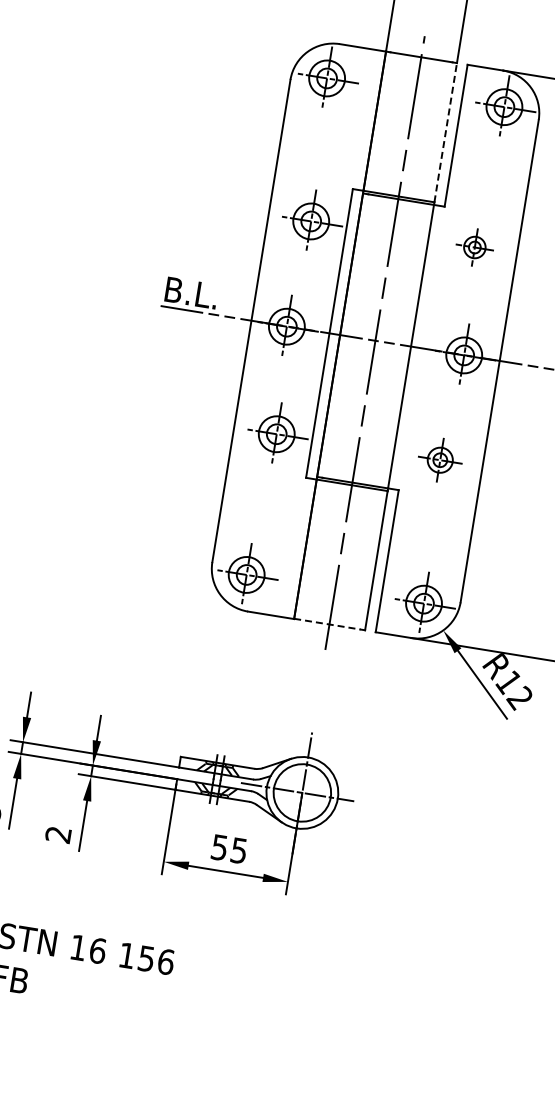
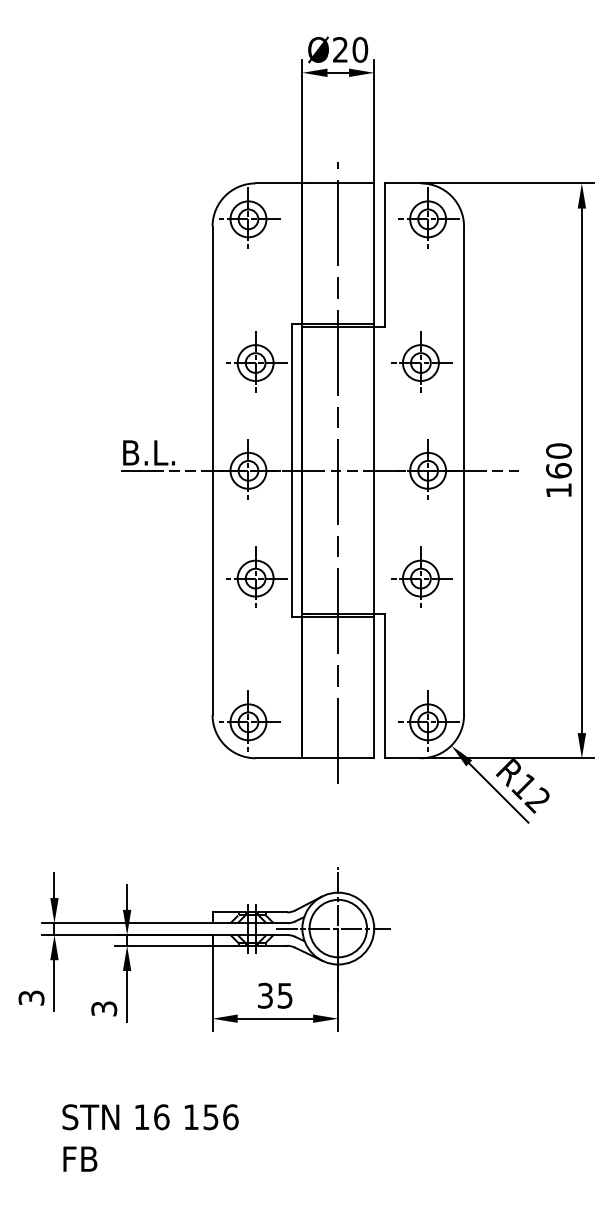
line: (446, 132) -> (374, 253), dashed -> solid
part: (475, 246) -> (421, 361), size x1.67
part: (440, 458) -> (421, 576), size x1.43
line: (327, 623) -> (336, 757), dashed -> solid
text: (58, 834) -> (104, 1008), 2 -> 3
text: (219, 847) -> (265, 995), 55 -> 35

